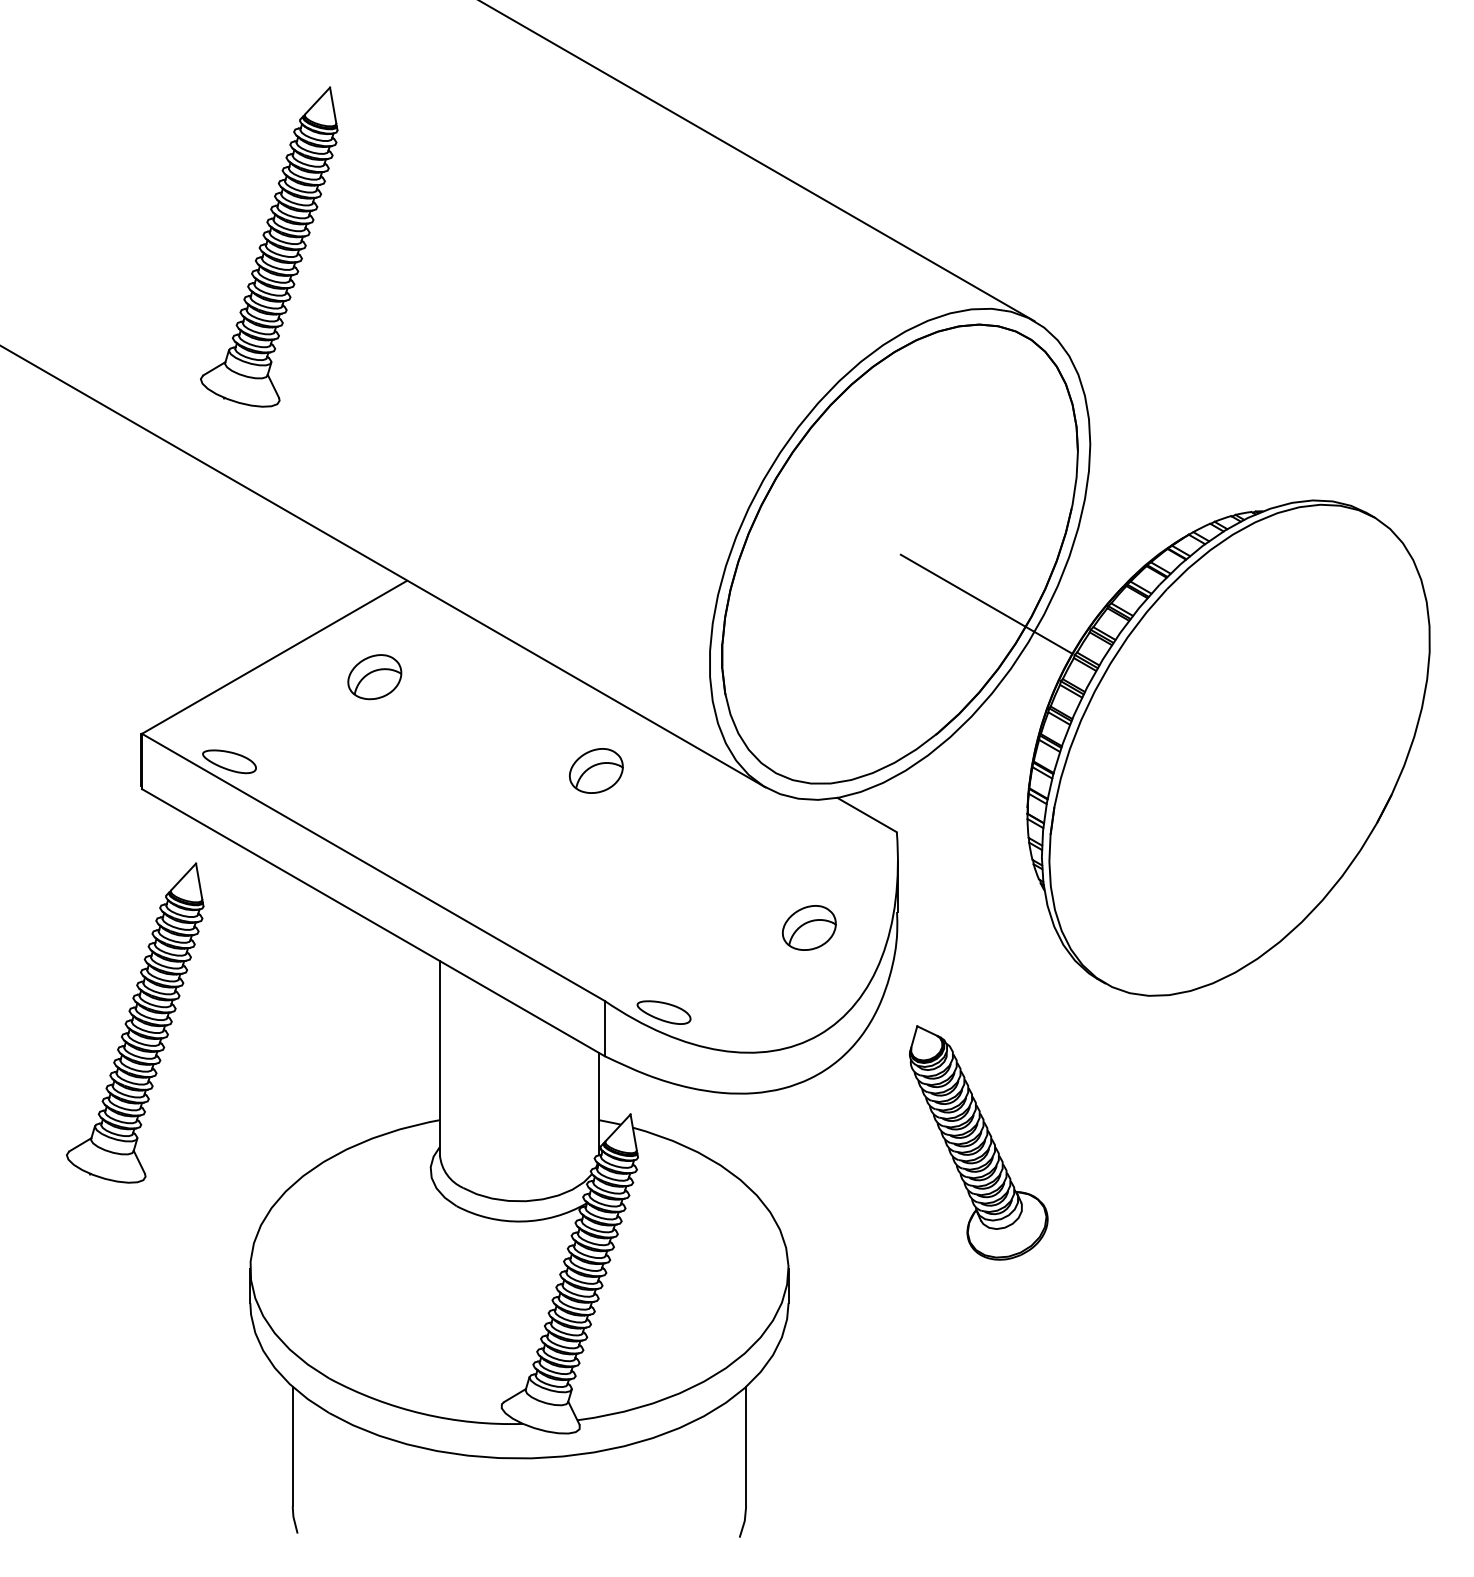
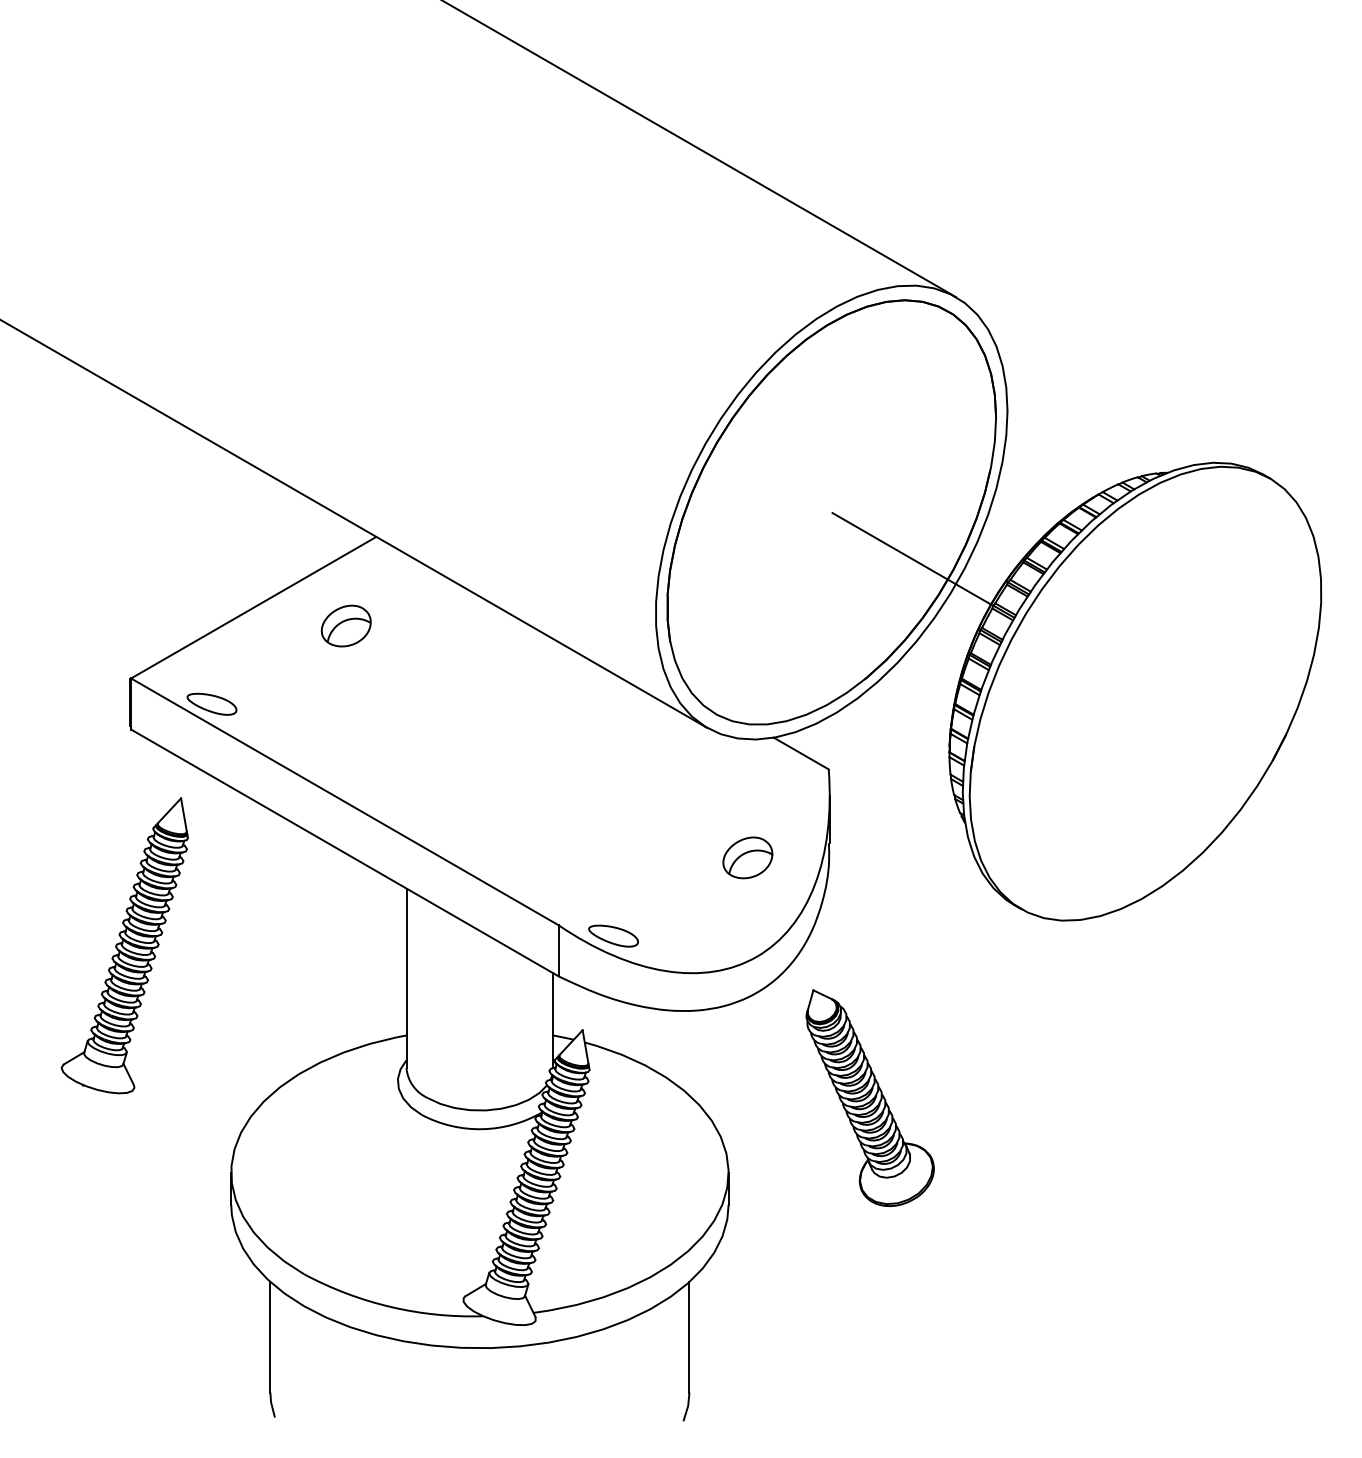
part: (269, 246) -> (248, 228), removed
part: (596, 770) -> (551, 712), removed
part: (978, 1142) -> (869, 1097), moved

